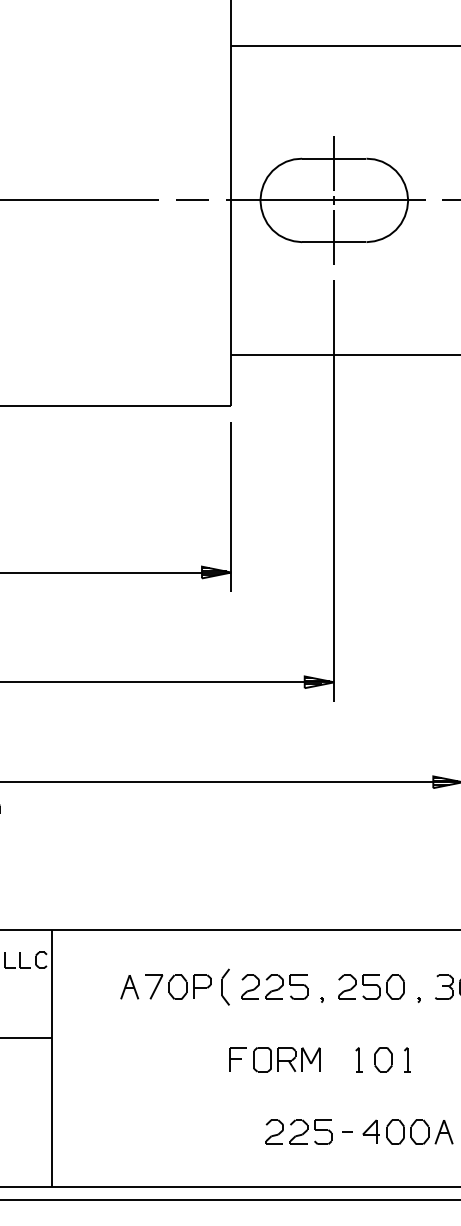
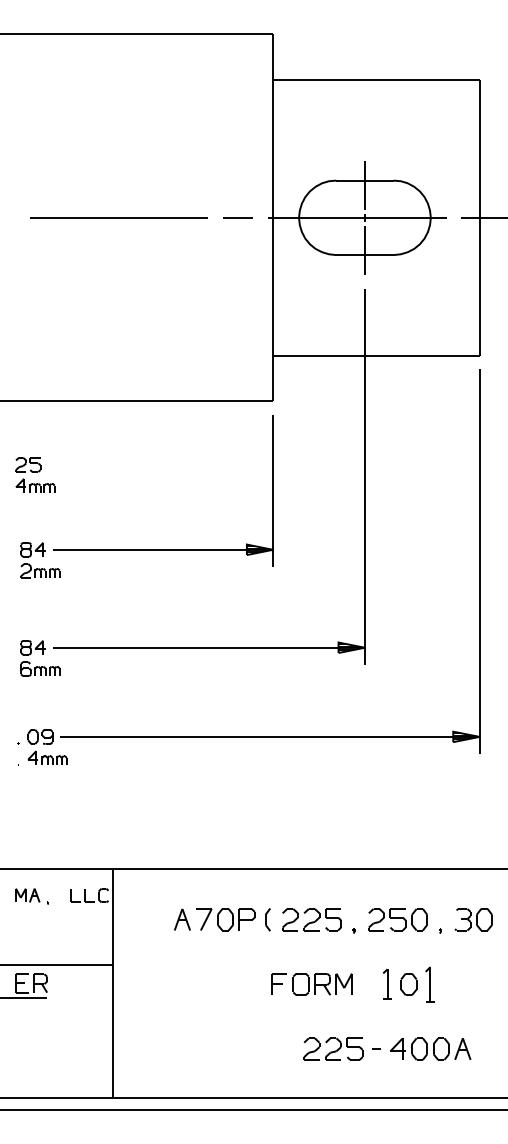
part: (225, 986) -> (267, 919), size x0.7
part: (358, 1059) -> (386, 984), size x1.4
part: (407, 1059) -> (430, 984), size x1.6

